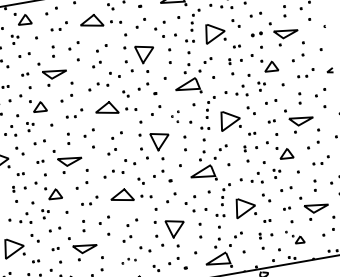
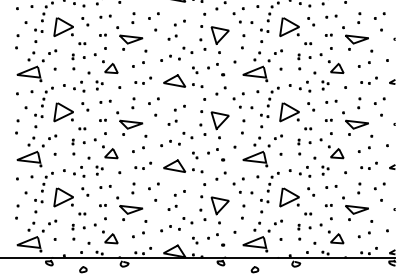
part: (256, 33) -> (328, 34), size x0.62
part: (175, 117) -> (238, 100), size x1.43
part: (294, 236) -> (331, 233), size x1.43
part: (128, 260) -> (170, 228), size x1.43

